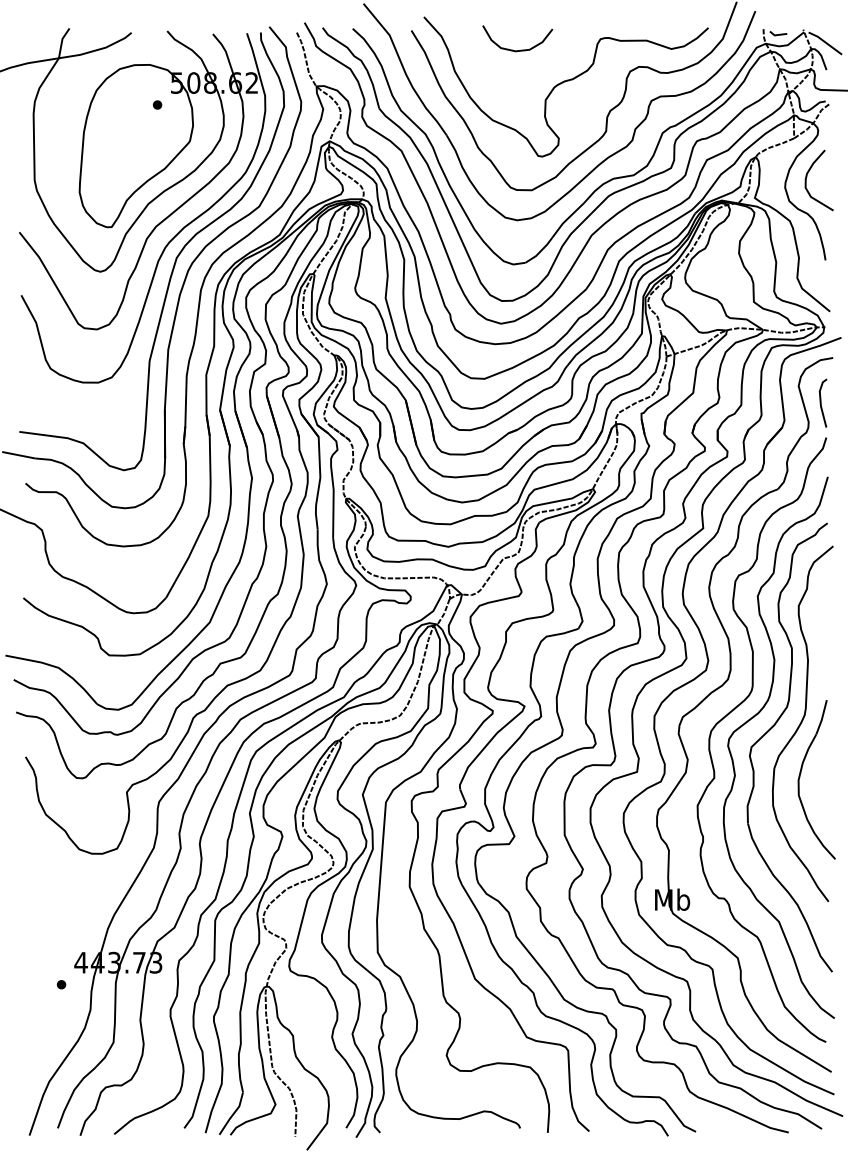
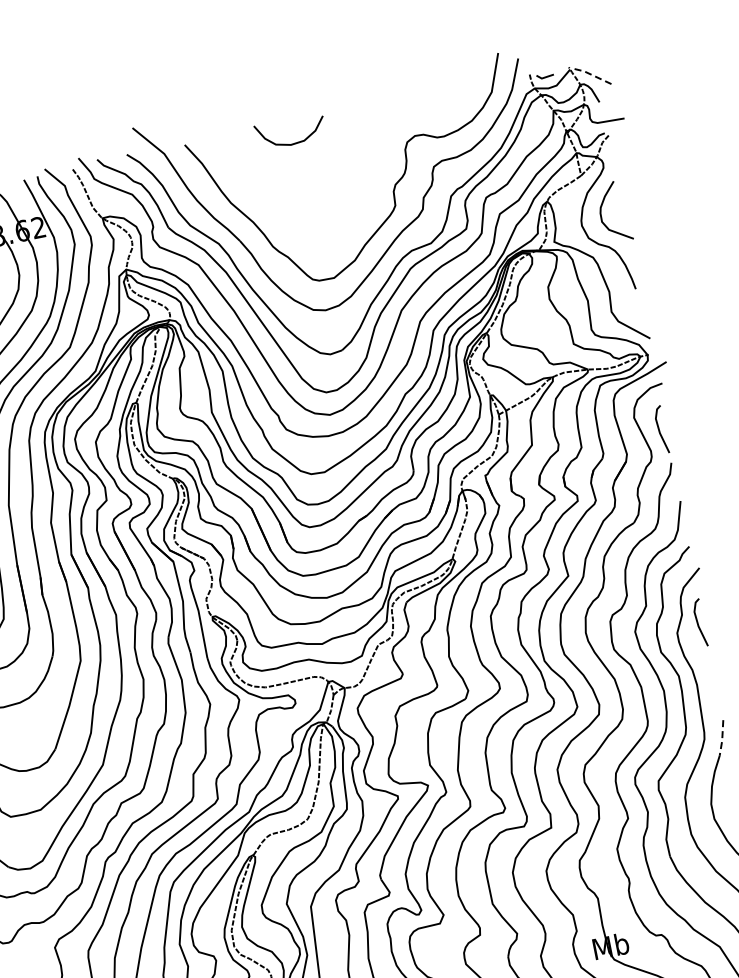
line: (825, 42) -> (593, 75), solid -> dashed
curve: (563, 83) -> (344, 167), removed
line: (821, 599) -> (698, 622), added
line: (822, 718) -> (722, 739), solid -> dashed

